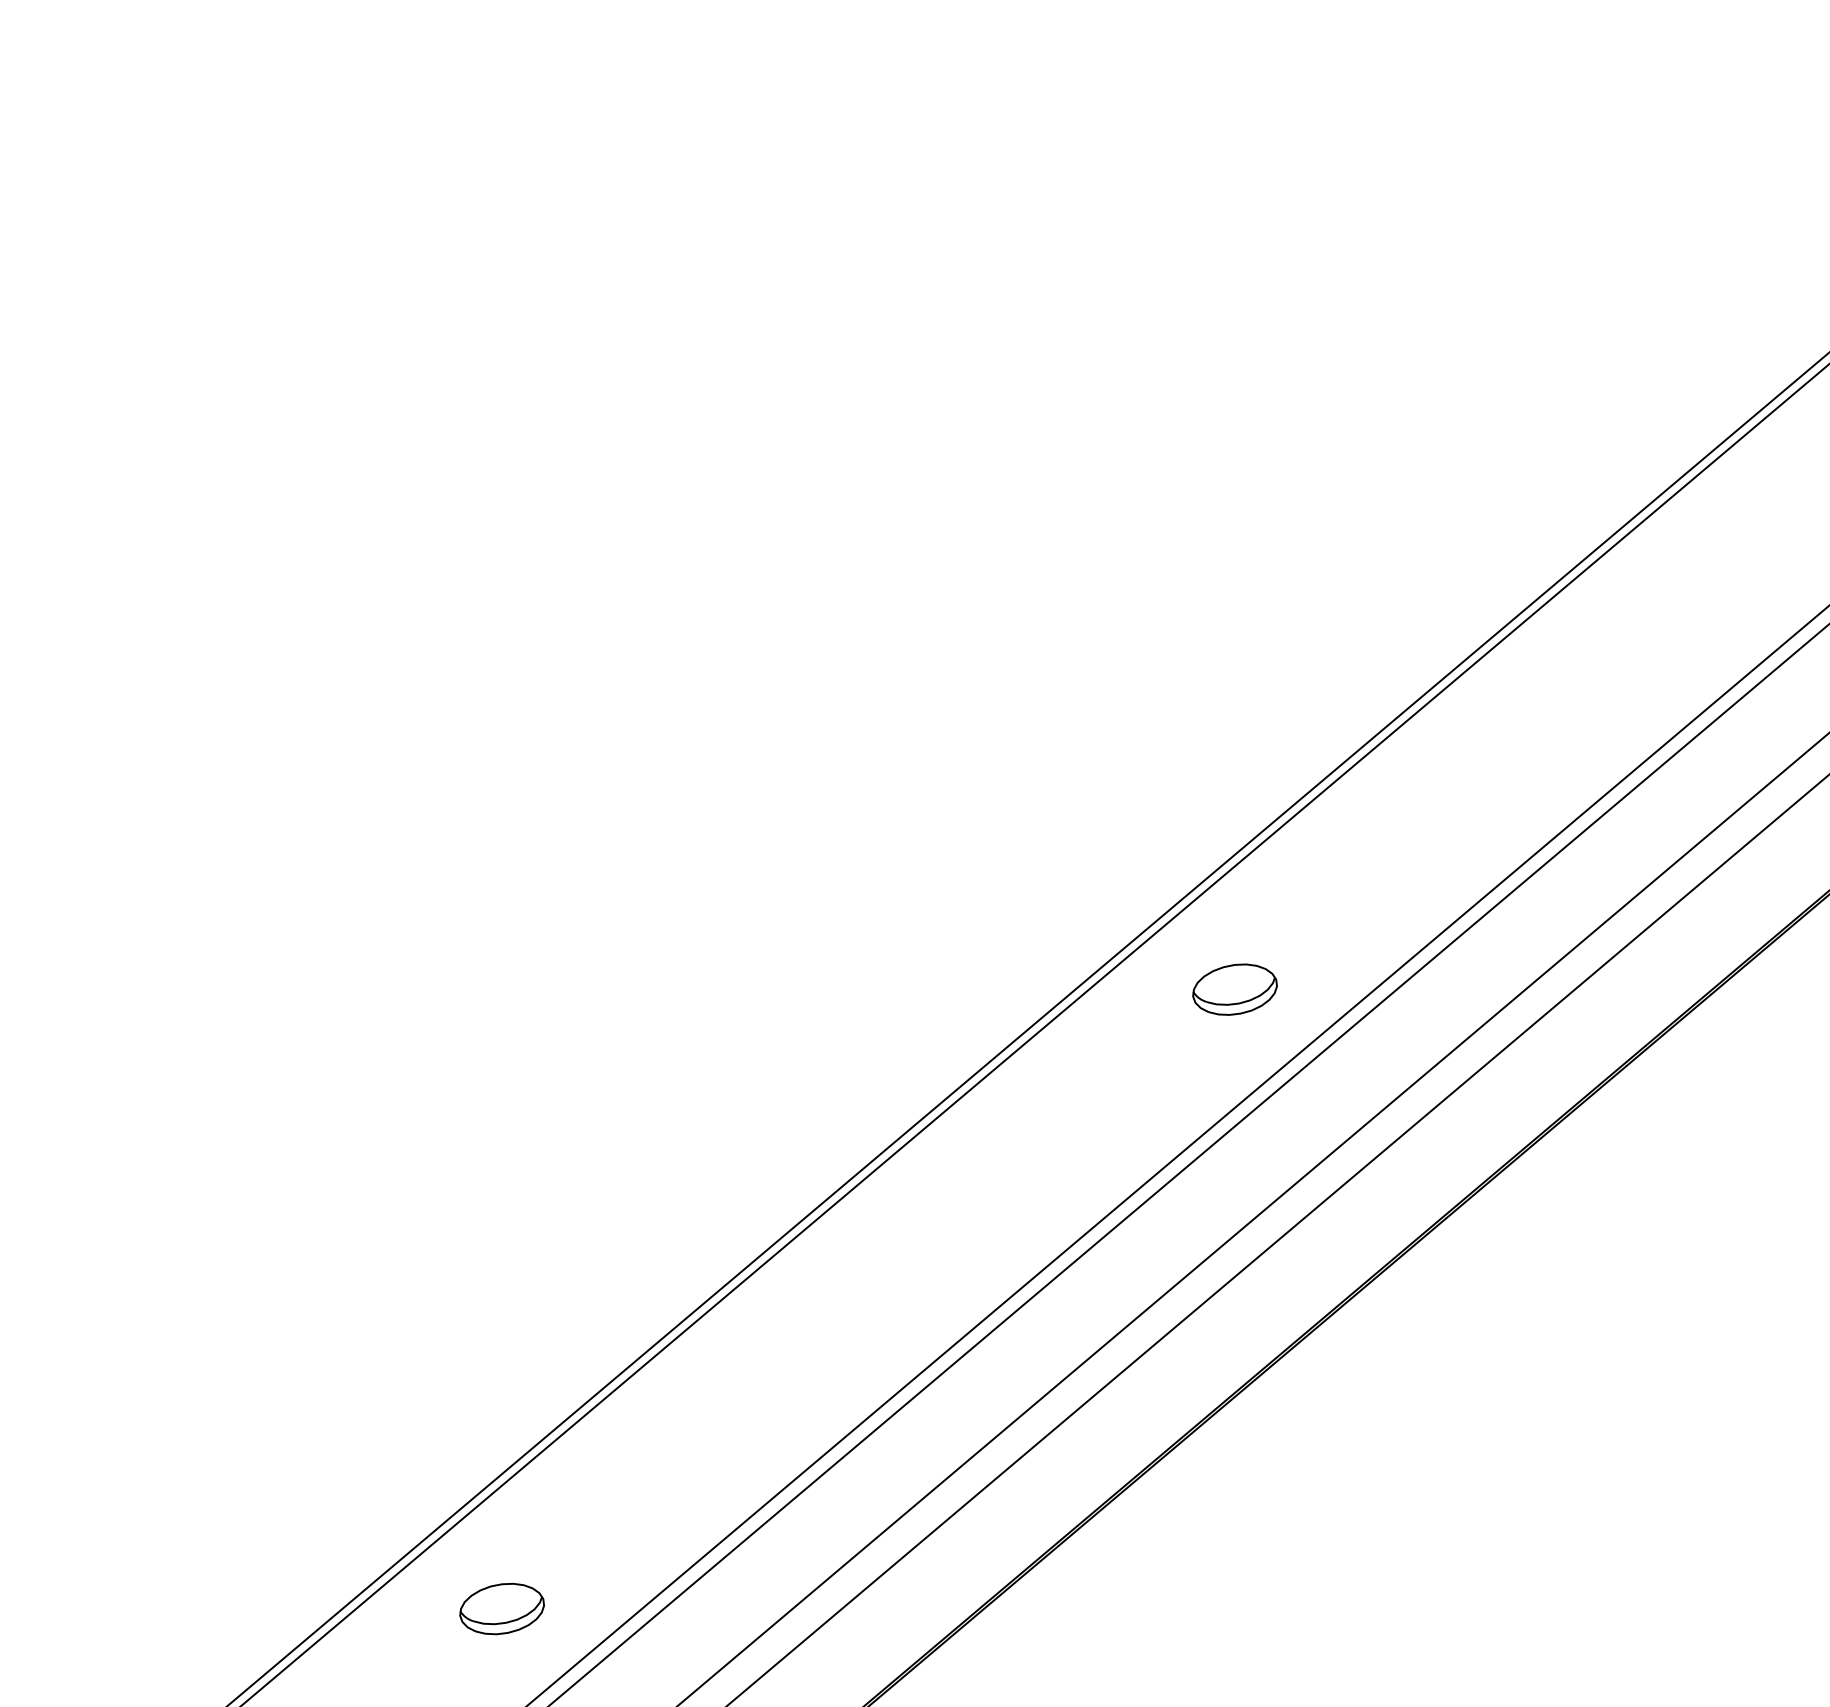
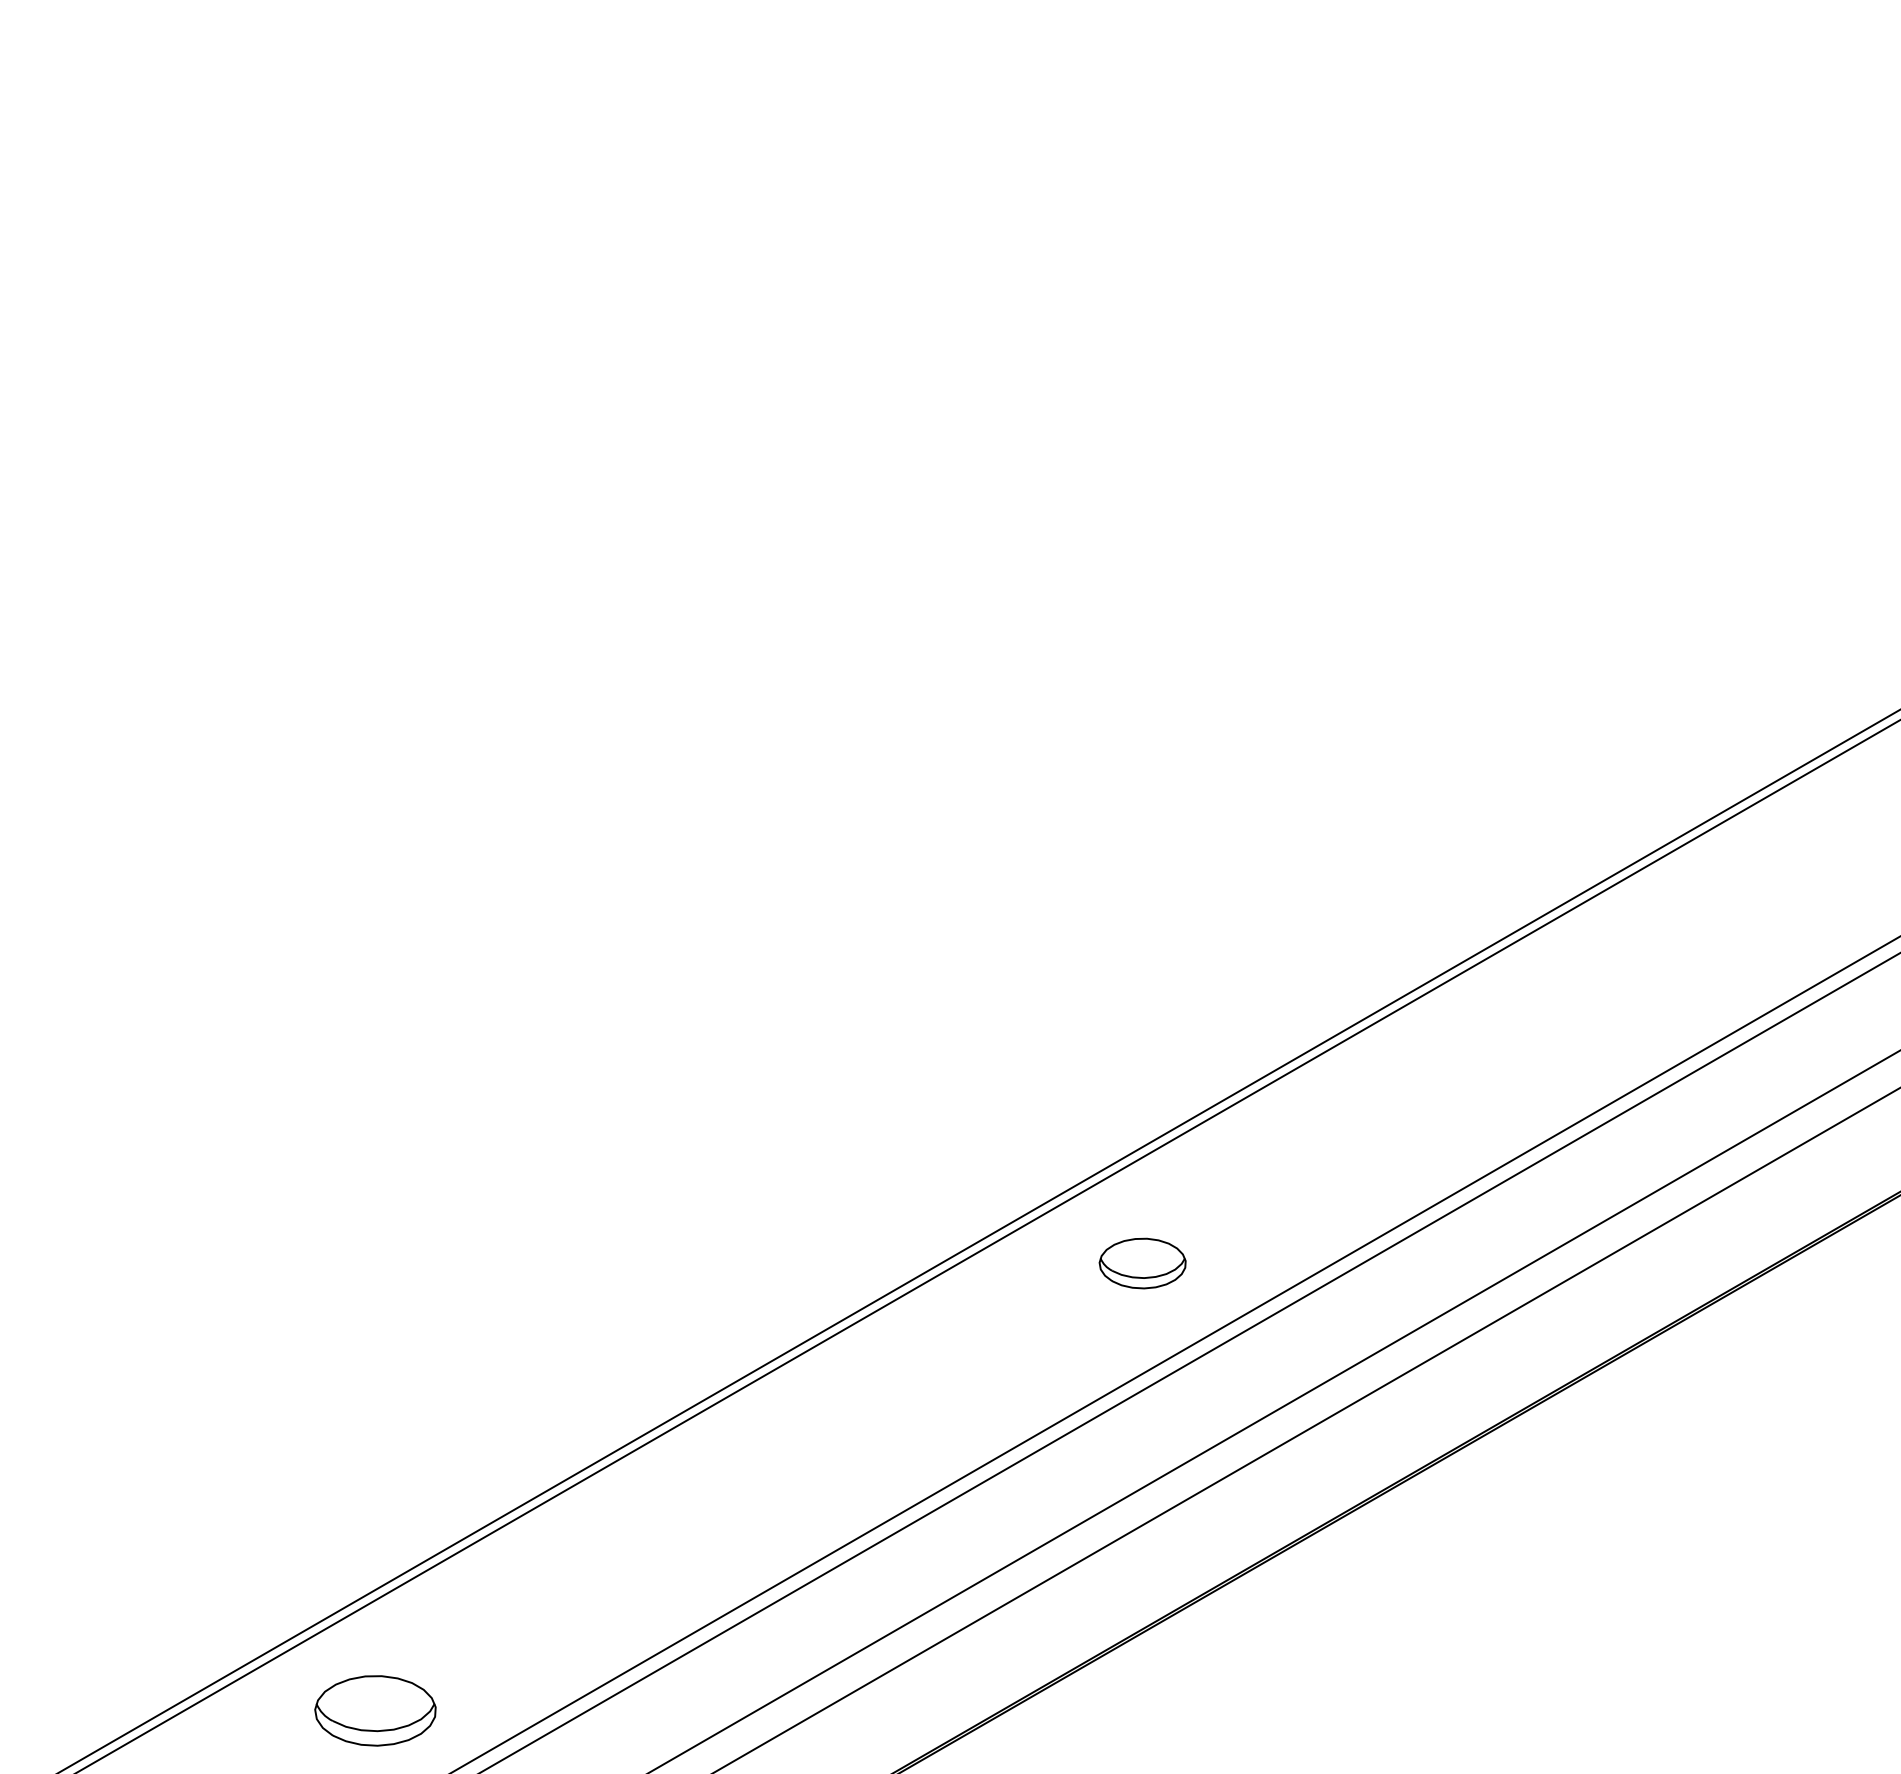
part: (1234, 989) -> (1142, 1263), moved
part: (502, 1608) -> (375, 1710), size x1.4

